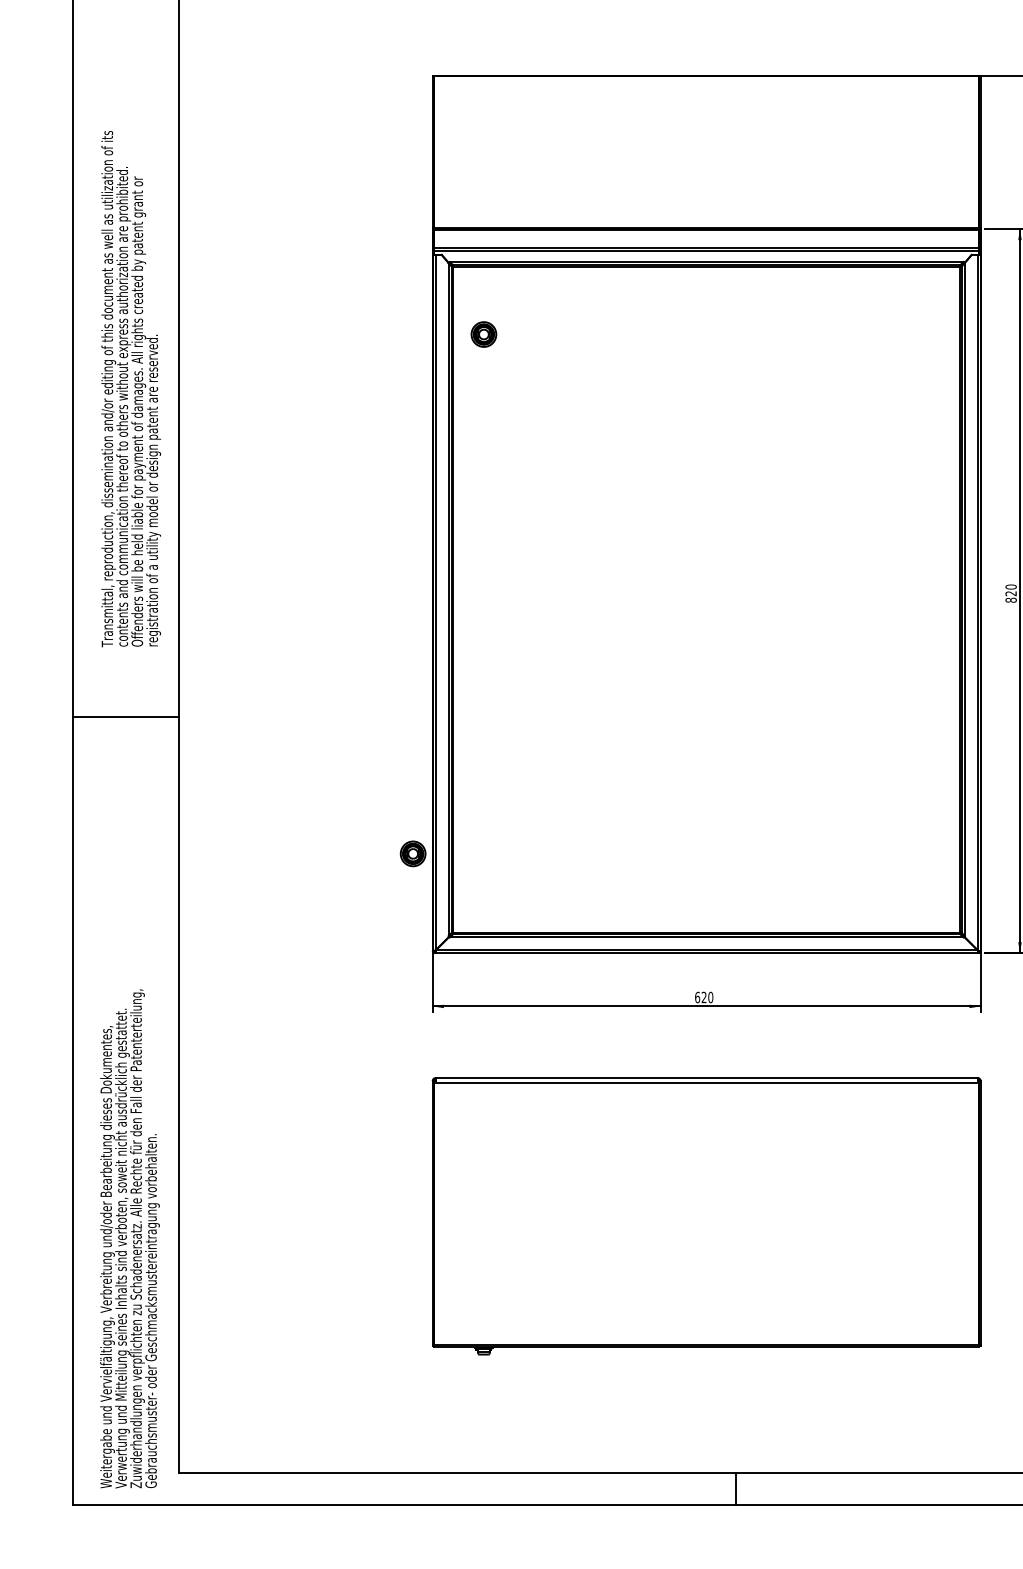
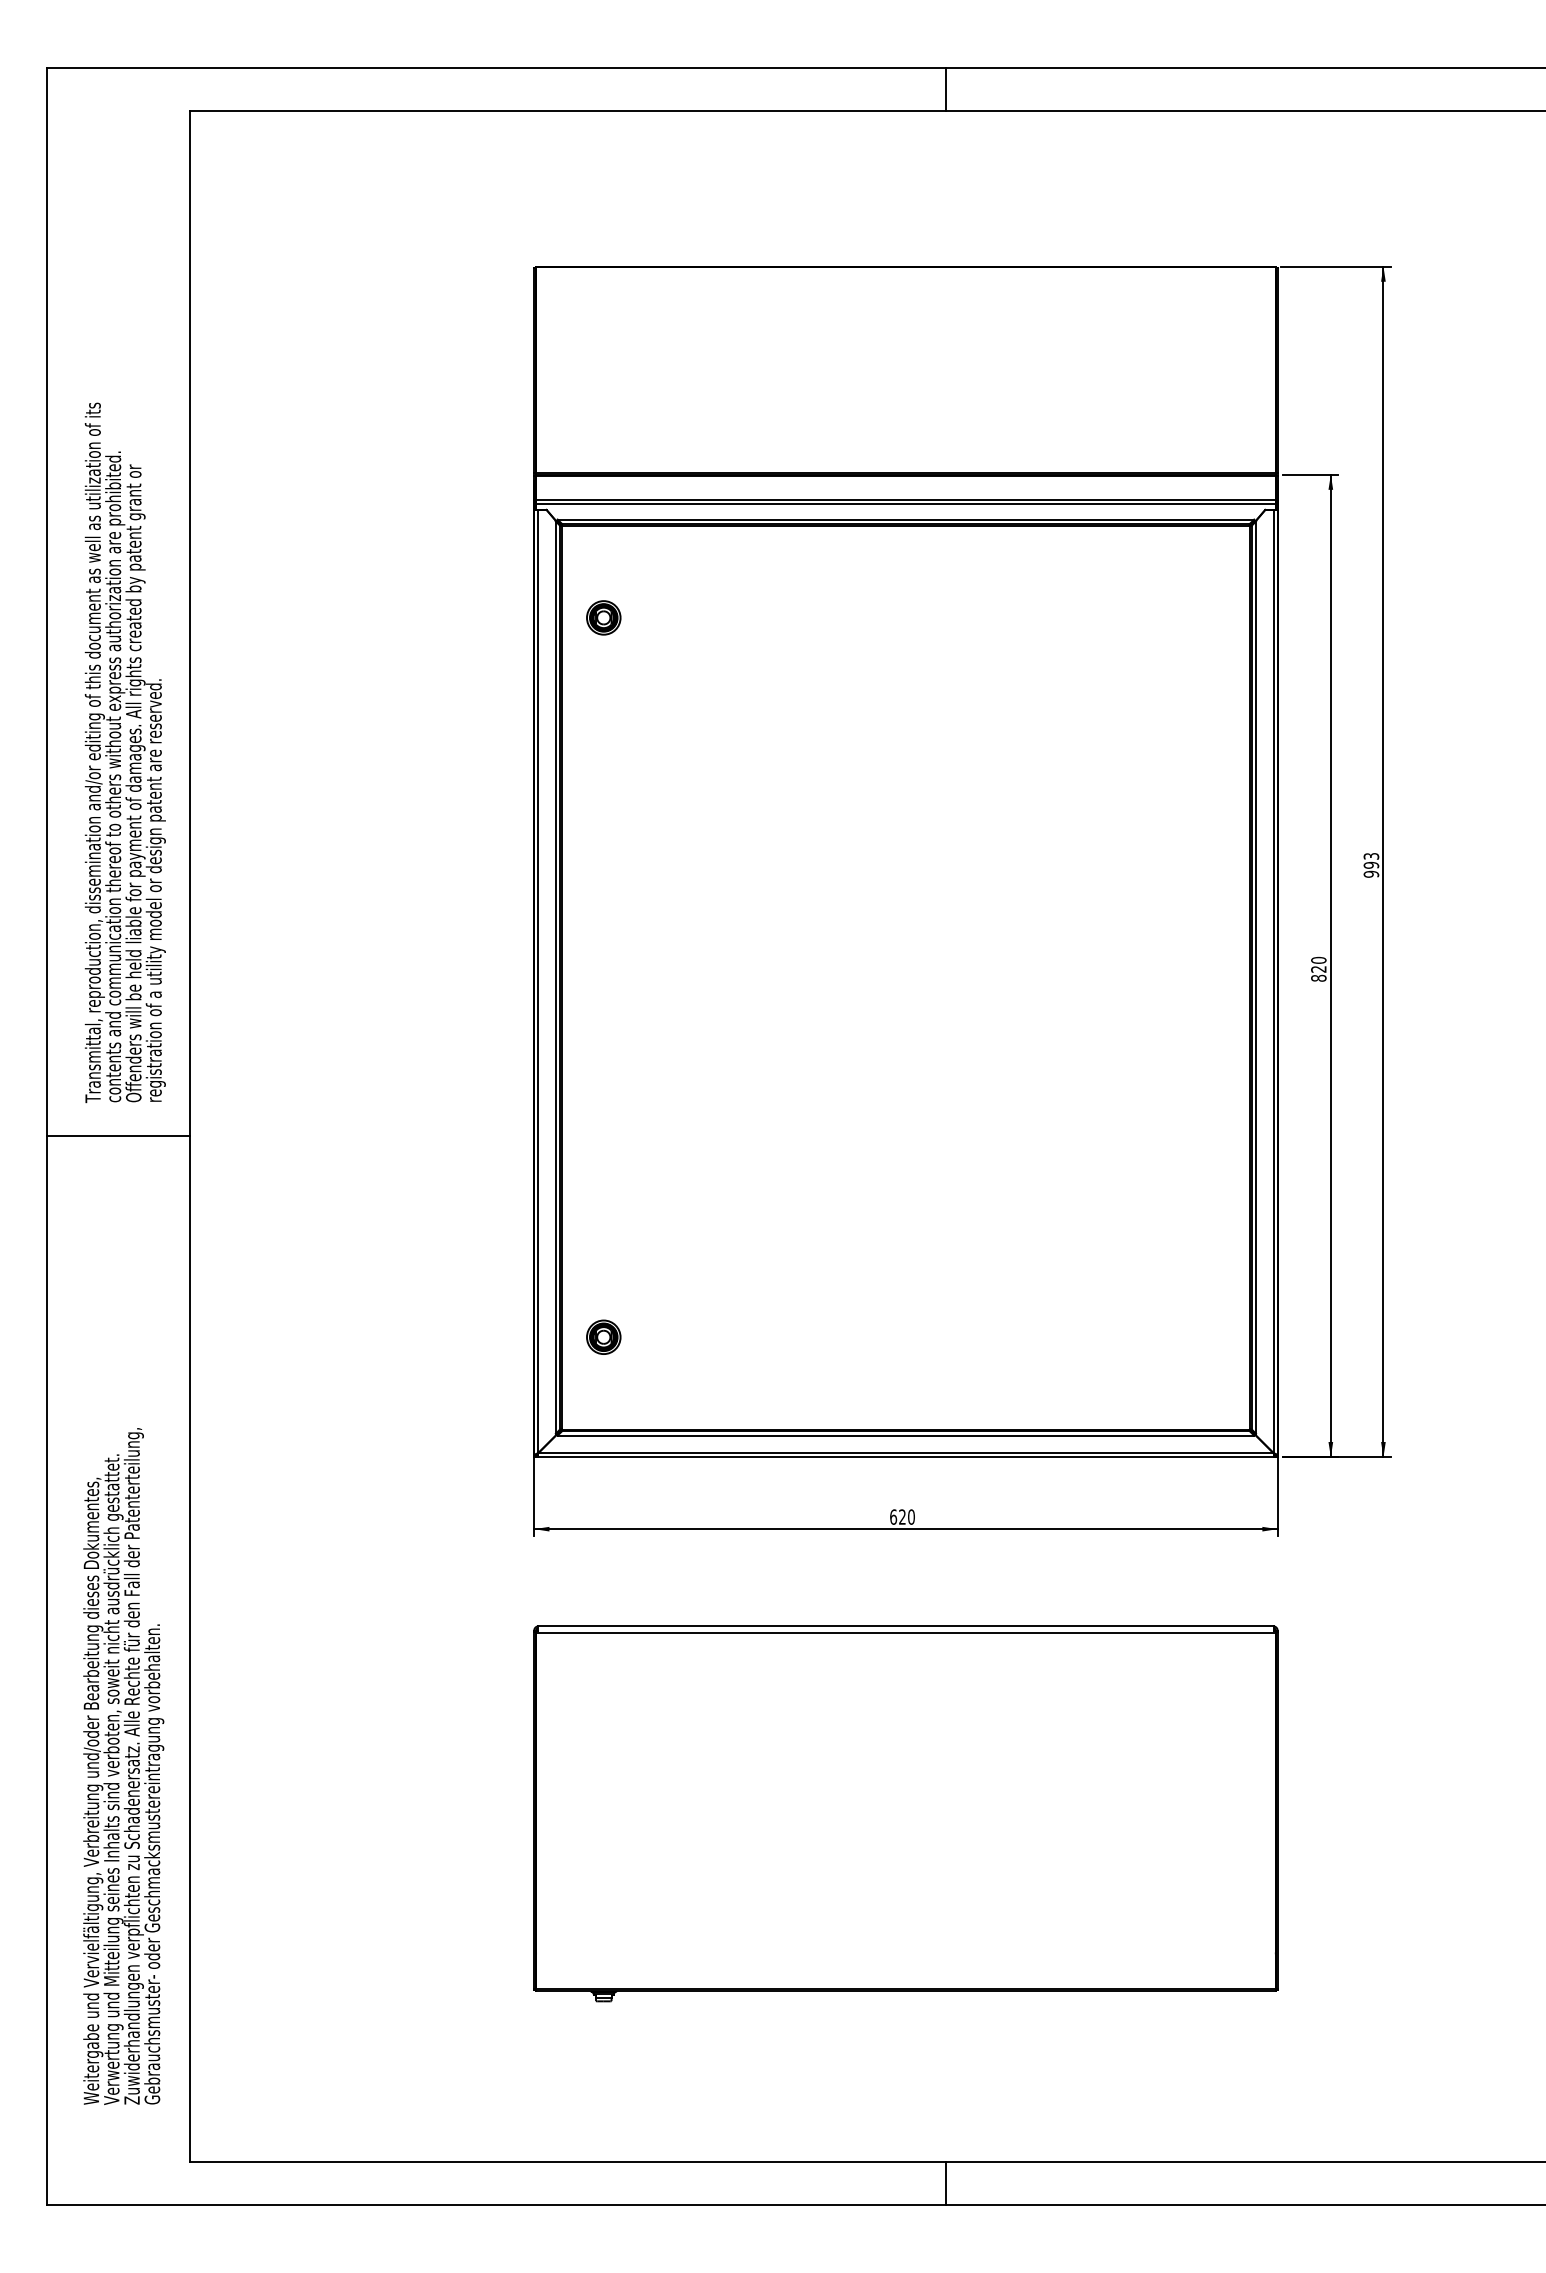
text: (130, 388) -> (124, 752), moved
part: (412, 853) -> (603, 1336), moved
text: (129, 1238) -> (123, 1766), moved

